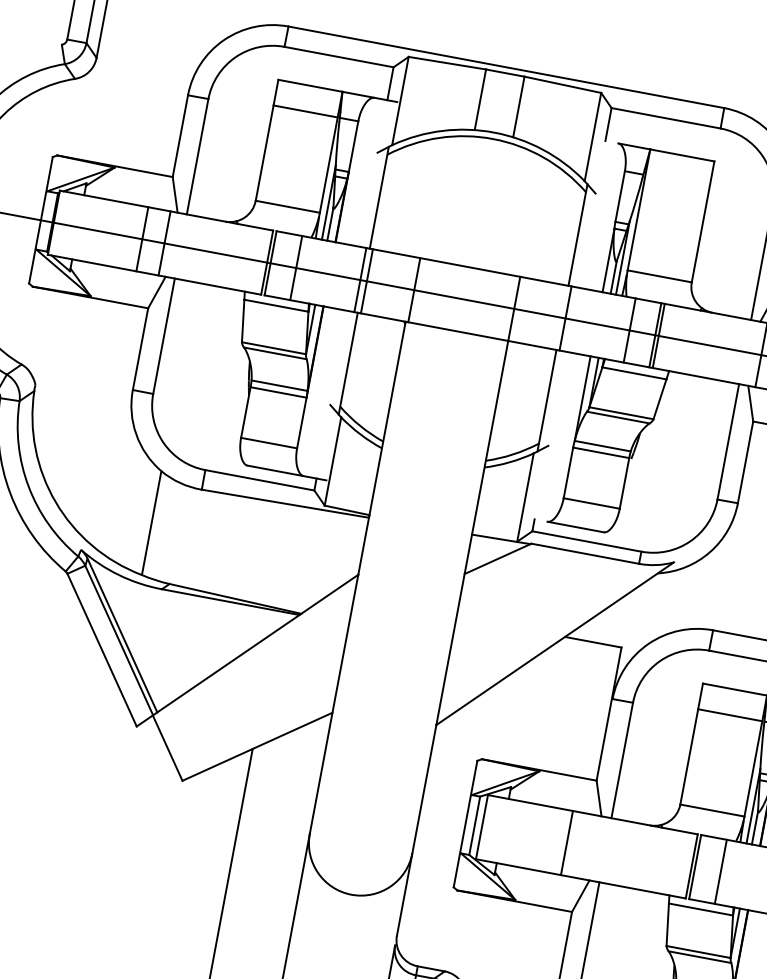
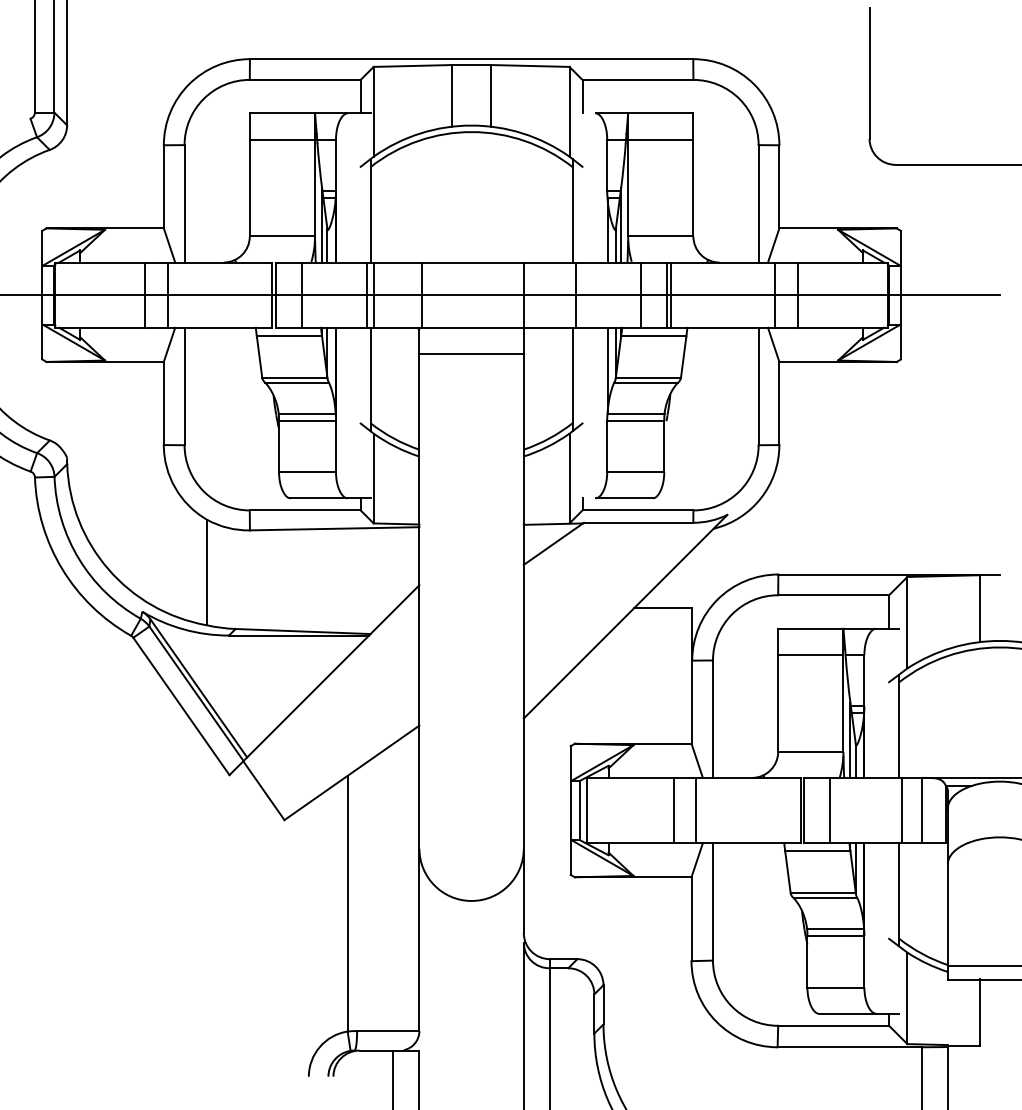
line: (677, 181) -> (660, 139), added
line: (452, 356) -> (471, 353), added
line: (589, 847) -> (696, 810), added

